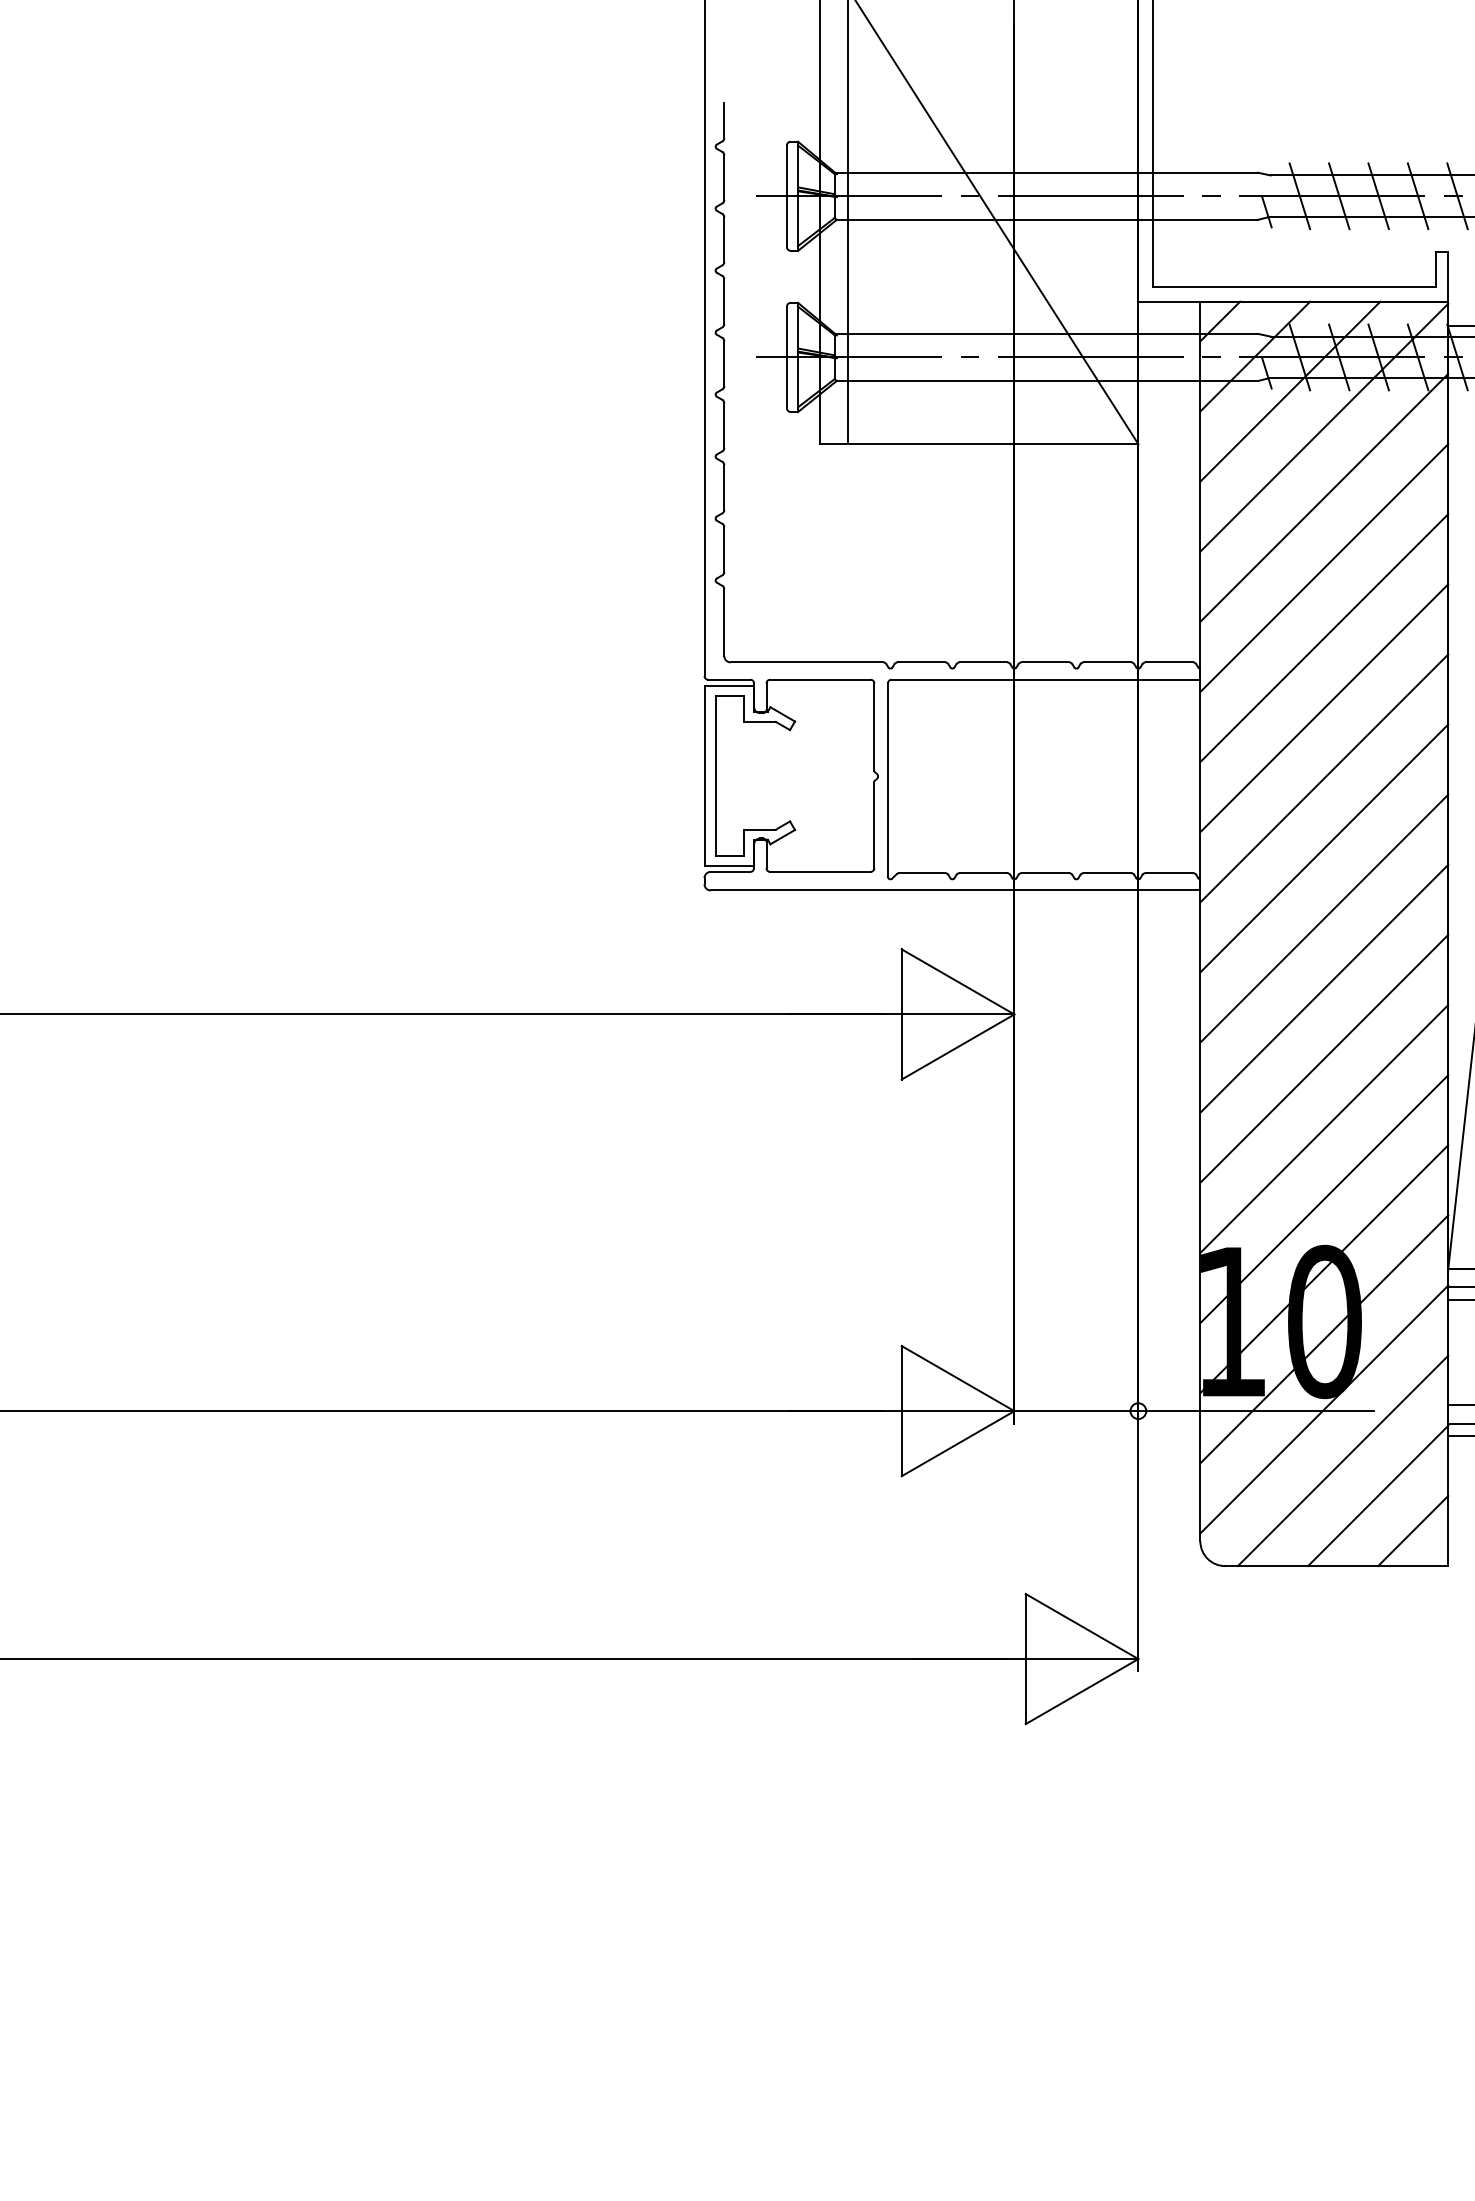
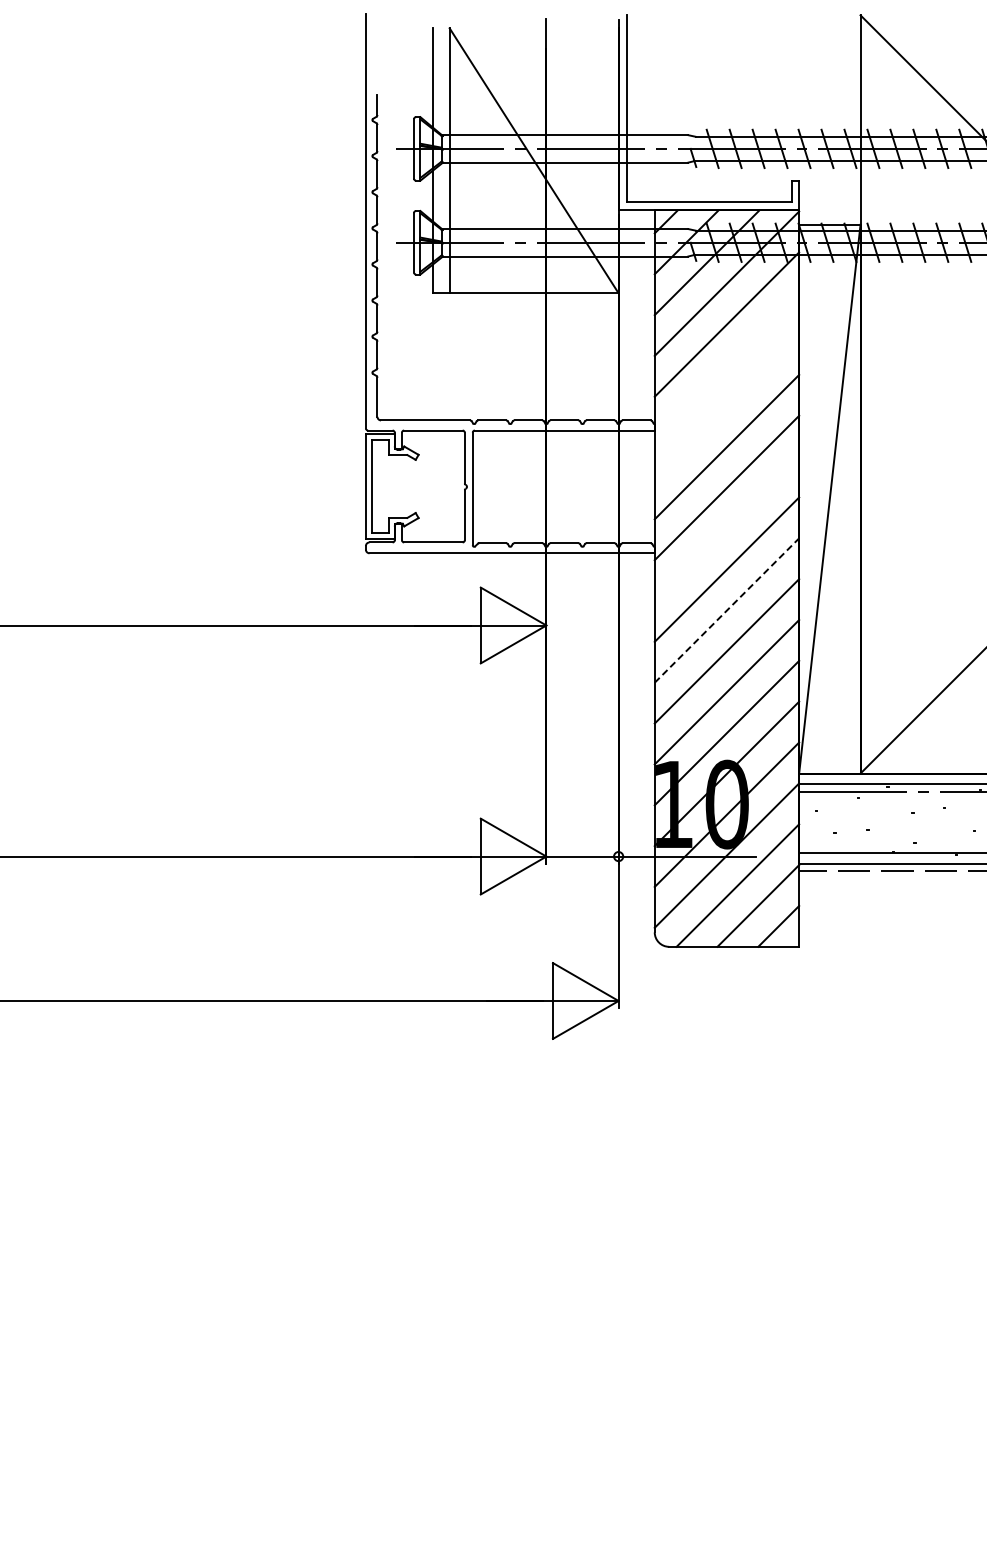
line: (1323, 568) -> (726, 365), removed
line: (1323, 638) -> (726, 406), removed
line: (1323, 847) -> (726, 528), removed
line: (1325, 988) -> (727, 610), solid -> dashed

